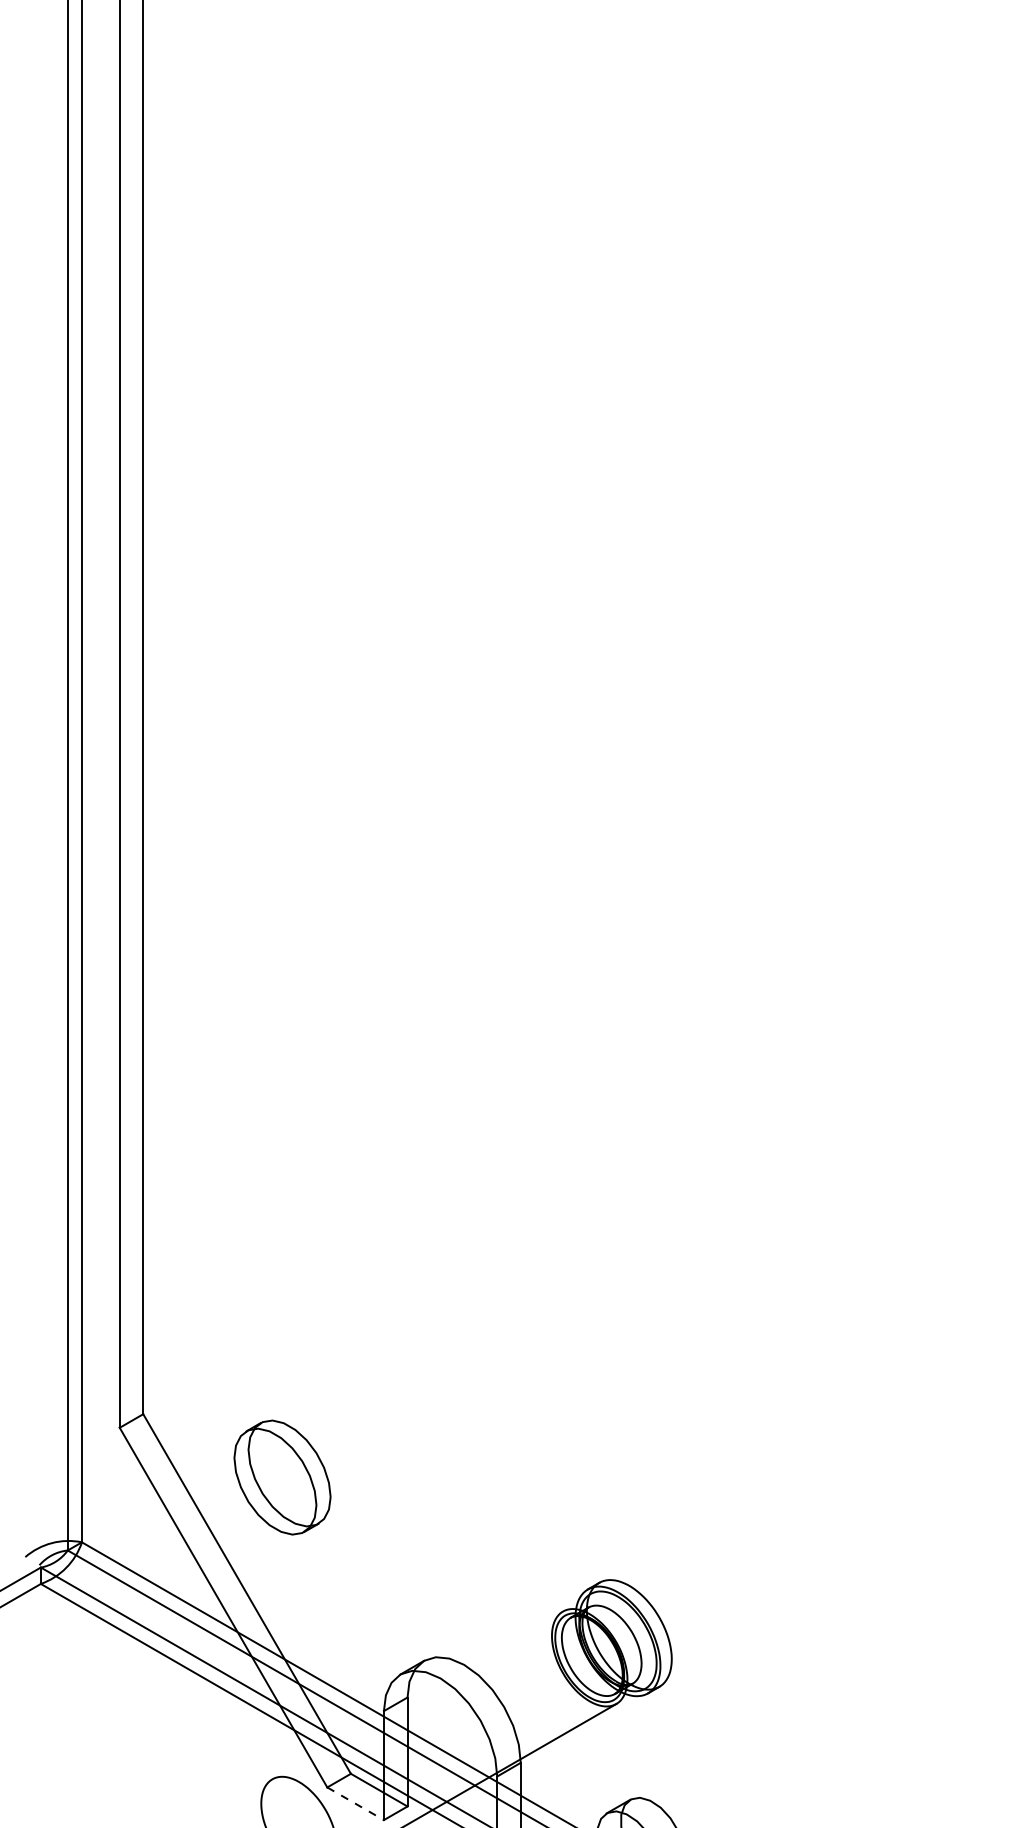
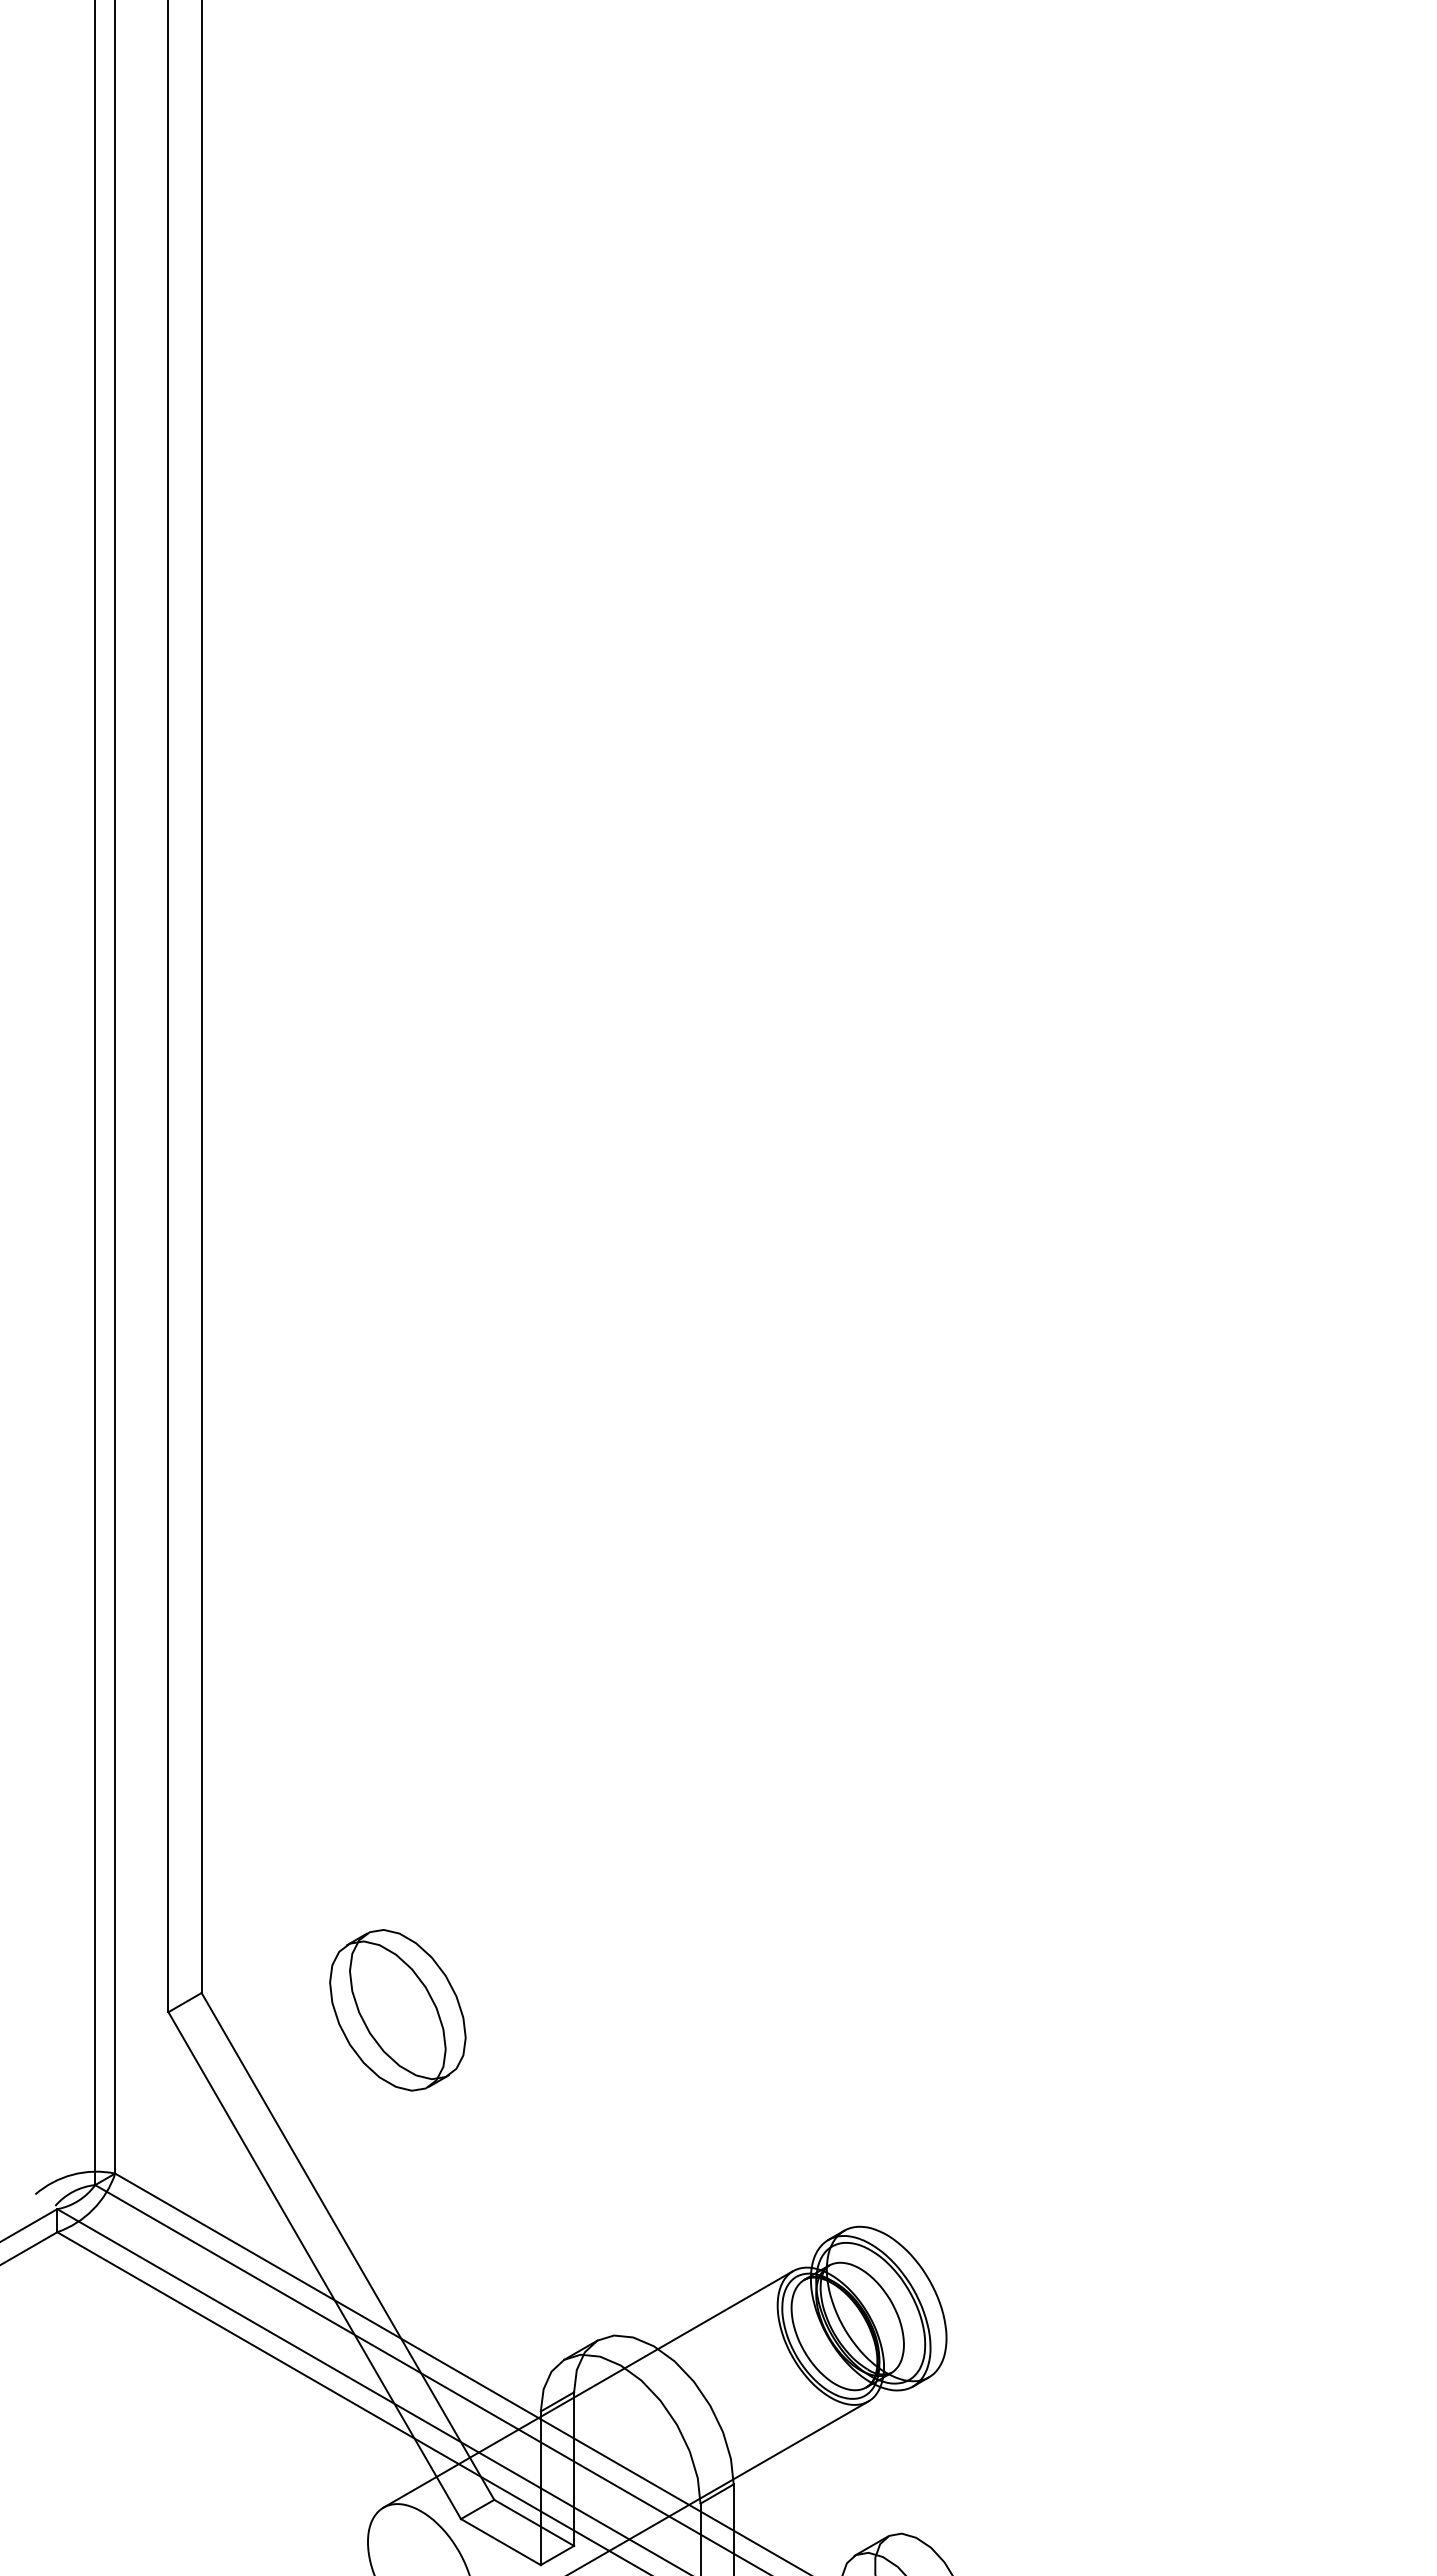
part: (282, 1477) -> (397, 2010), moved
line: (417, 1695) -> (588, 2389), added
line: (356, 1804) -> (501, 2542), dashed -> solid

